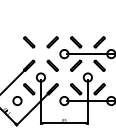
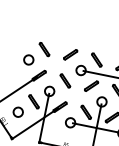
circle: (17, 54) -> (28, 60), added

